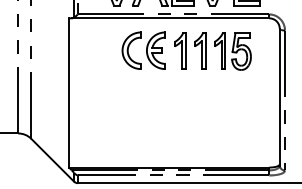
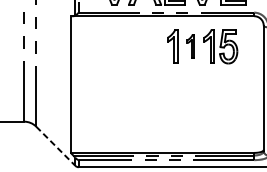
part: (143, 50) -> (138, 45), removed
part: (200, 50) -> (191, 45), size x0.7
line: (53, 160) -> (56, 146), solid -> dashed

